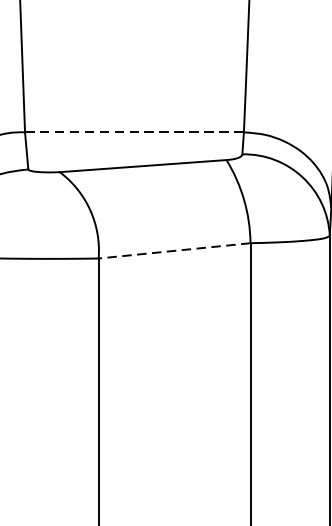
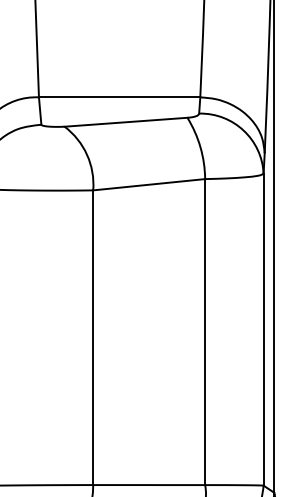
line: (134, 132) -> (119, 97), dashed -> solid
line: (173, 250) -> (148, 184), dashed -> solid

